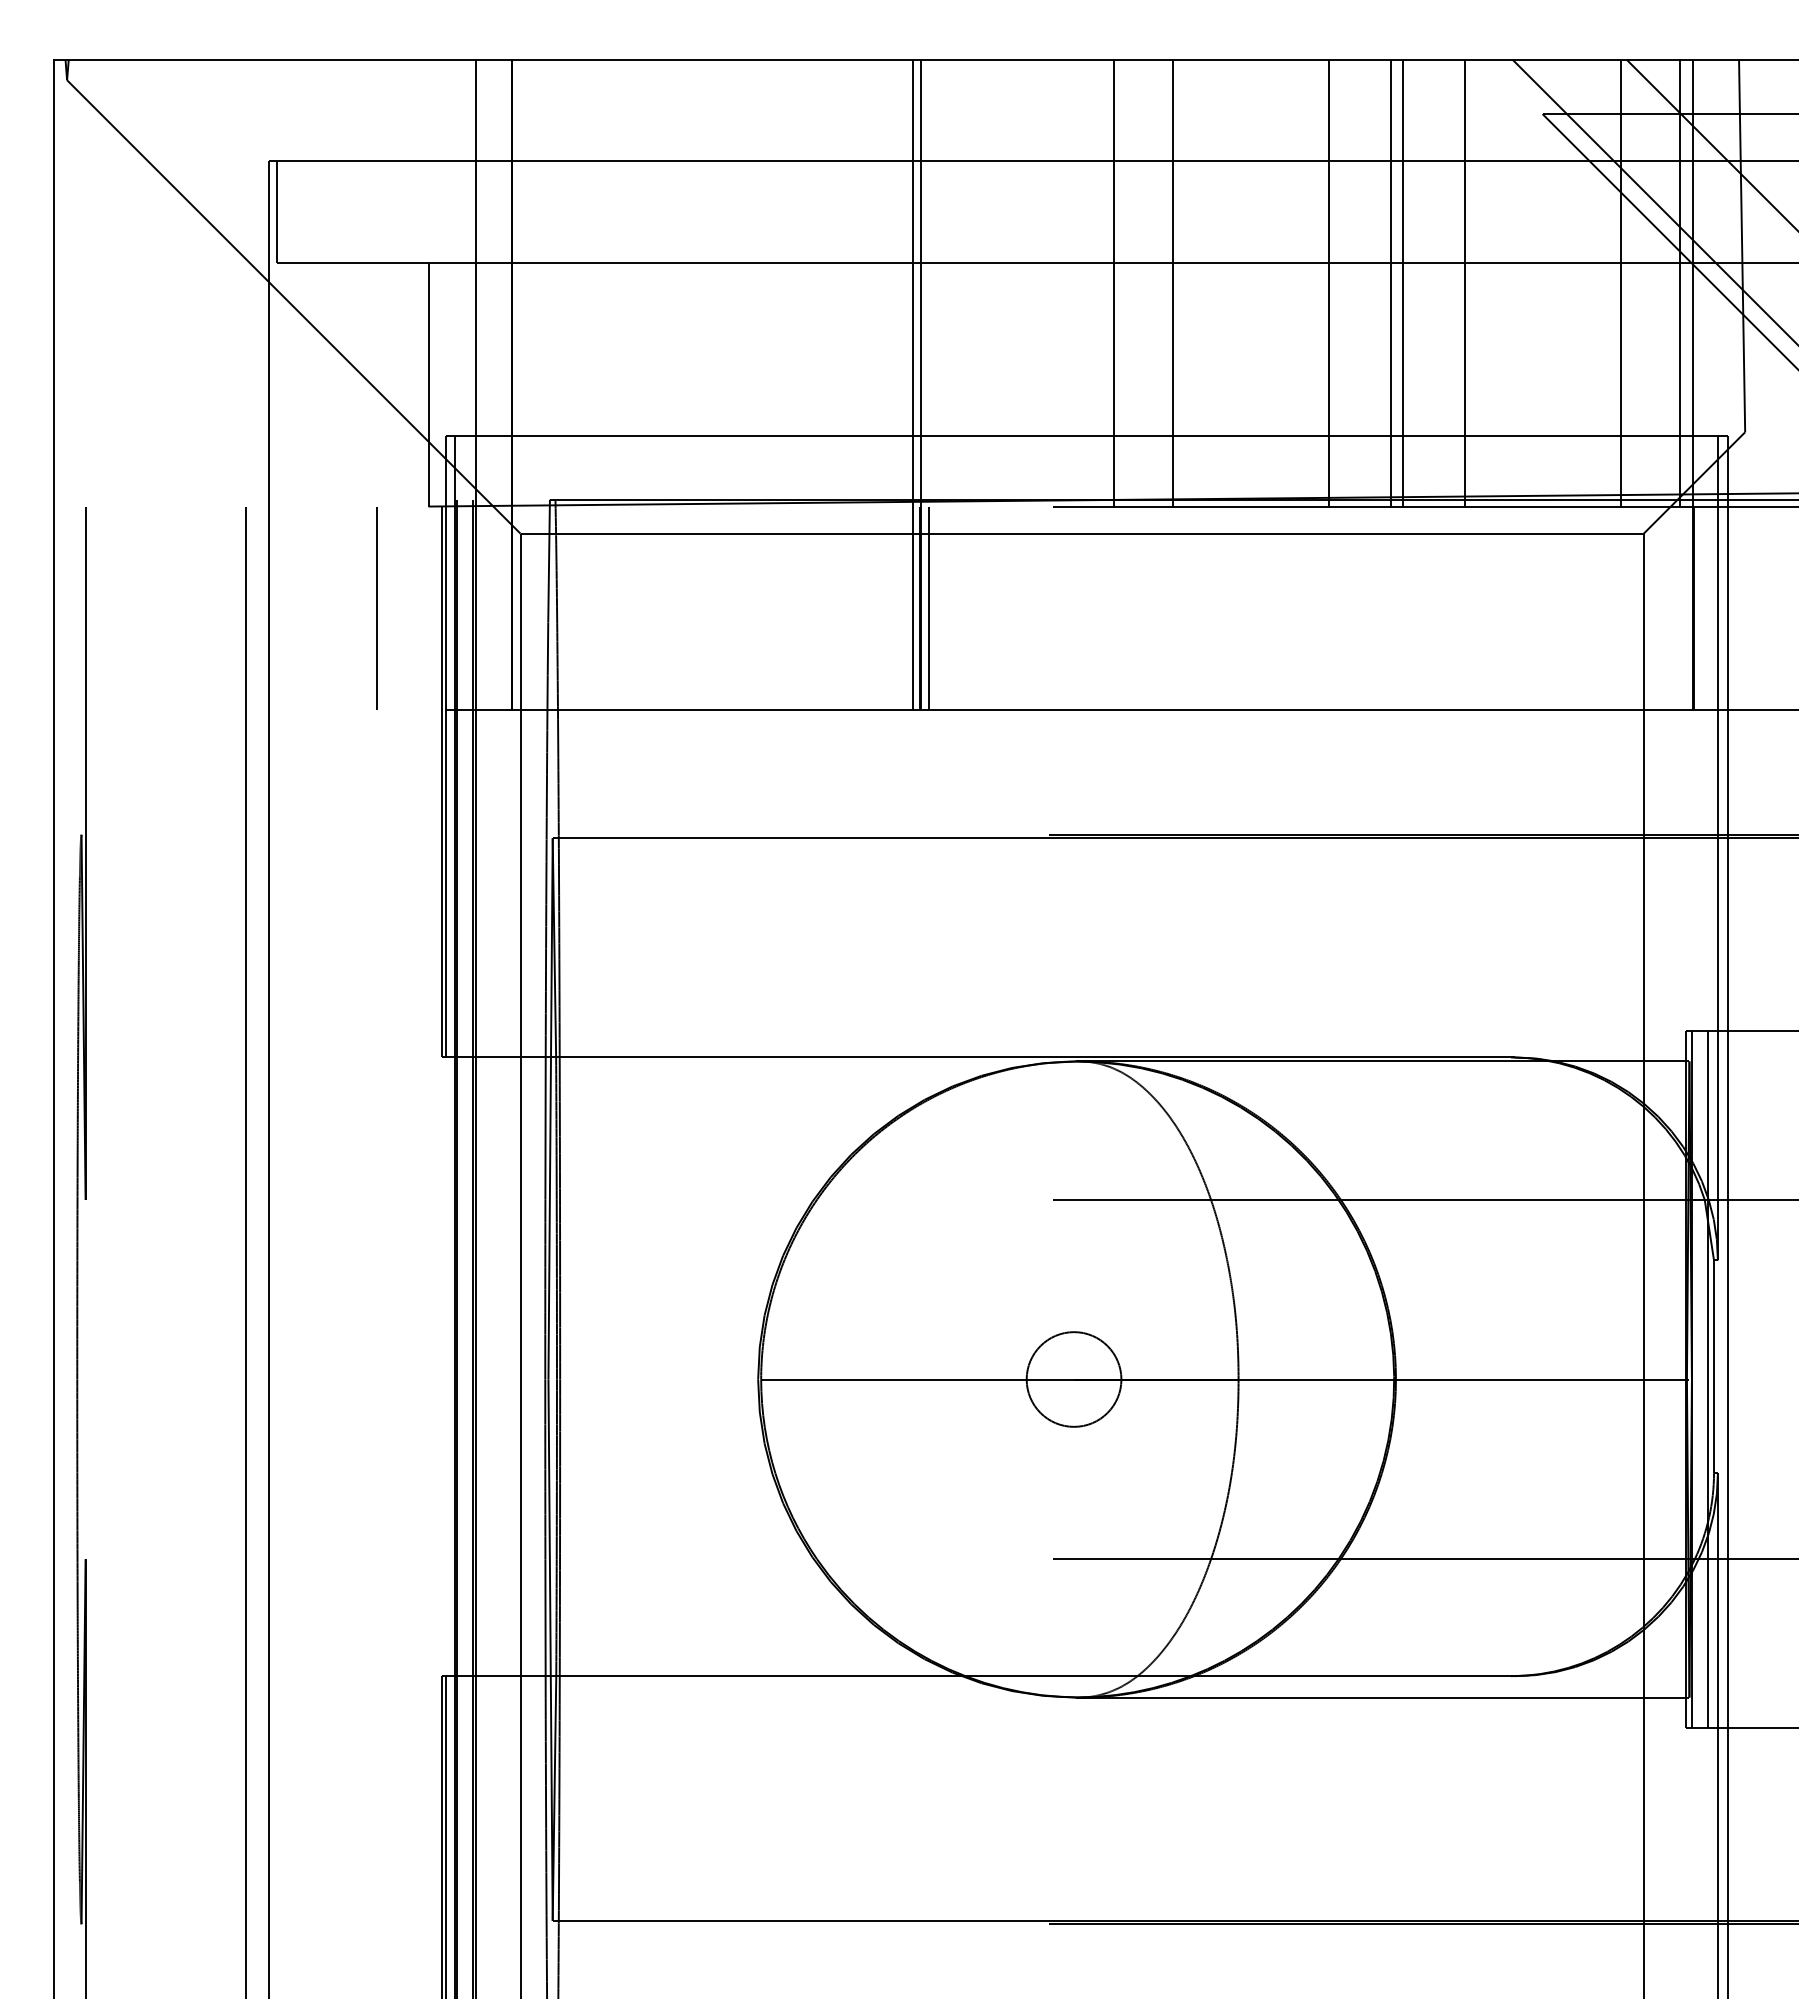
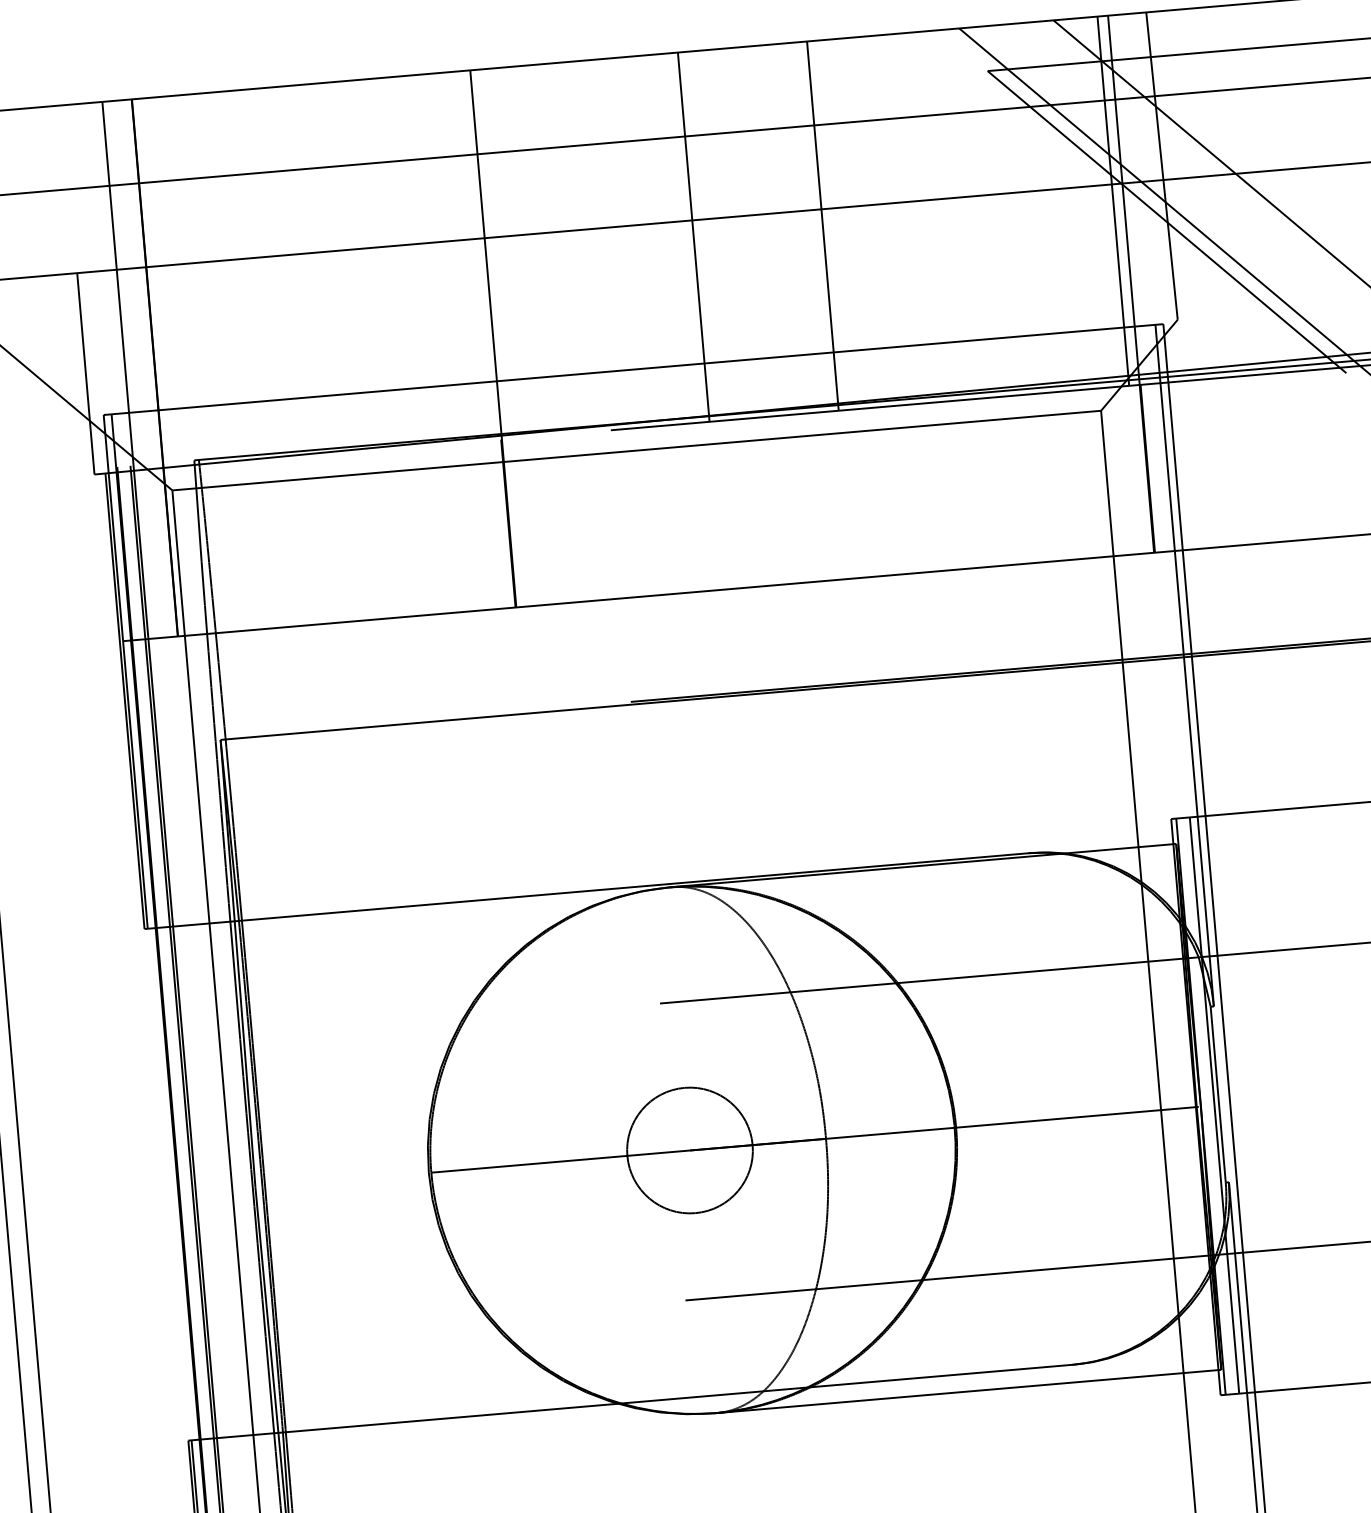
line: (1113, 282) -> (644, 240), removed
line: (1390, 282) -> (873, 221), removed
line: (1403, 282) -> (884, 220), removed
line: (1465, 282) -> (935, 215), removed
line: (1621, 282) -> (1064, 204), removed
line: (912, 384) -> (485, 339), removed
line: (929, 607) -> (515, 522), removed
line: (376, 608) -> (58, 562), removed
circle: (1073, 1379) -> (689, 1150), size x1.6

